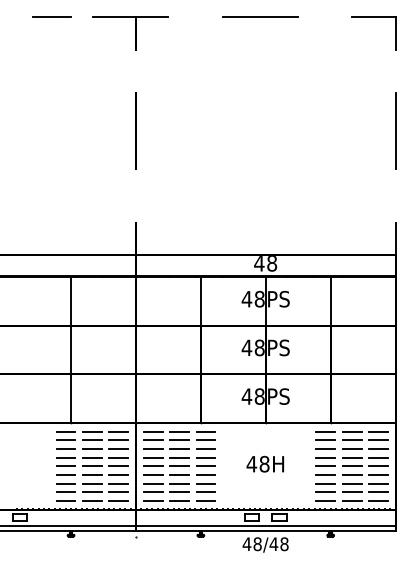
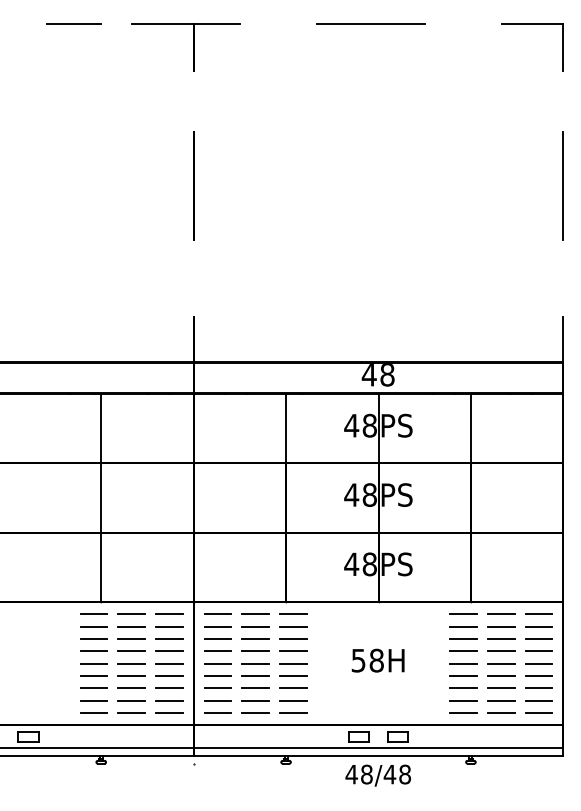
text: (251, 464) -> (358, 660), 48H -> 58H

